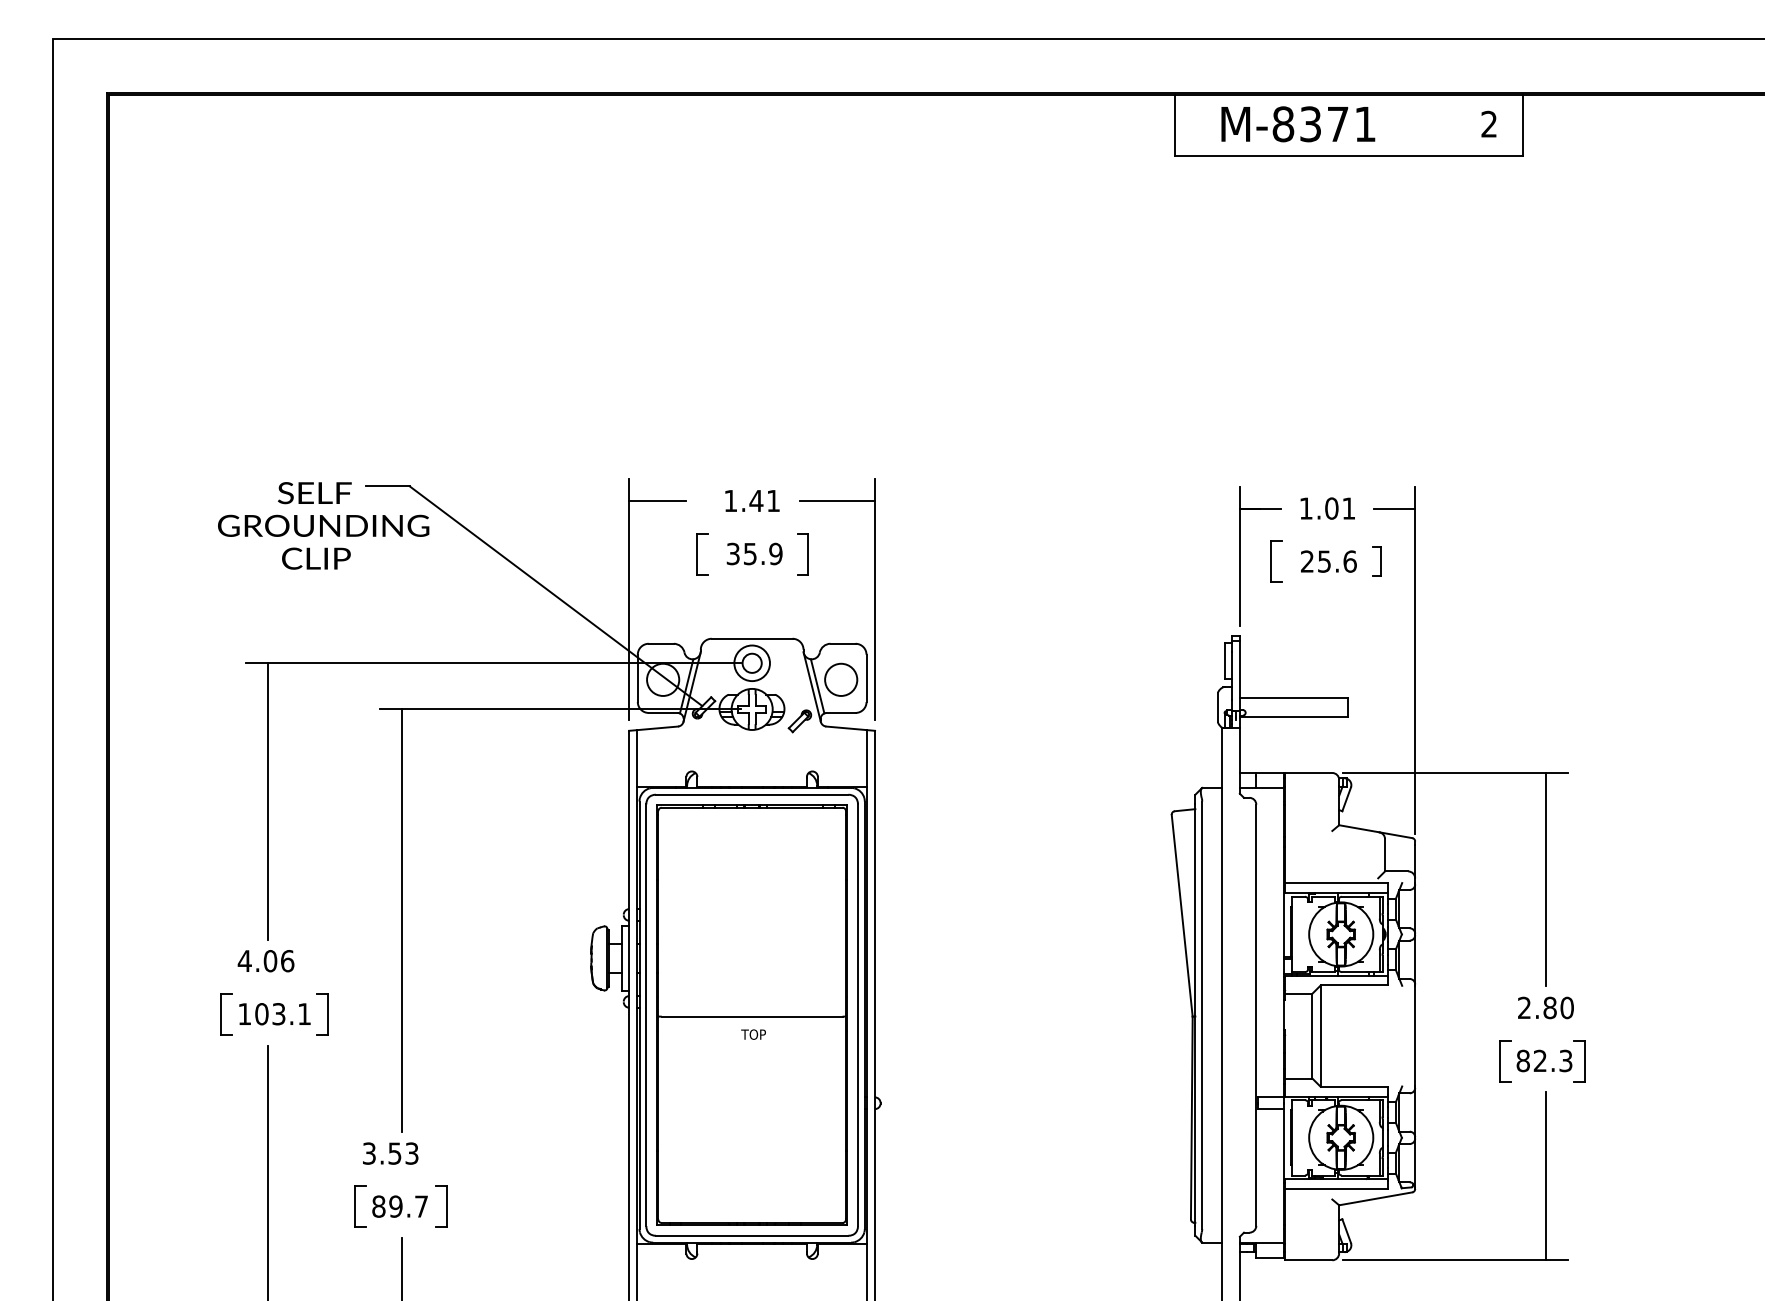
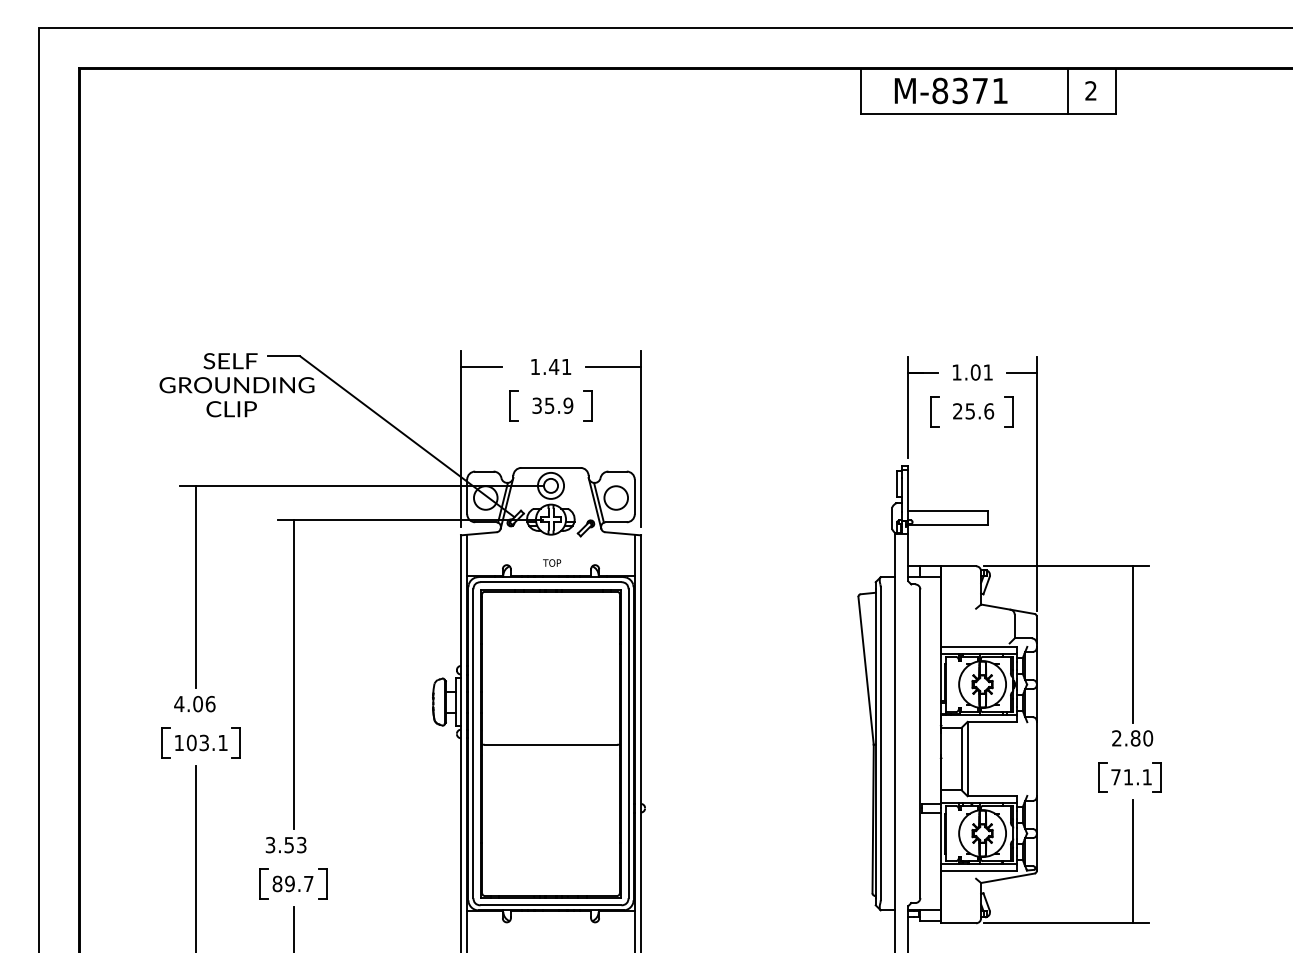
line: (1457, 124) -> (1067, 91), added
part: (1377, 561) -> (1009, 411), size x1.43
text: (753, 1034) -> (551, 562), moved
text: (1544, 1060) -> (1131, 776), 82.3 -> 71.1

